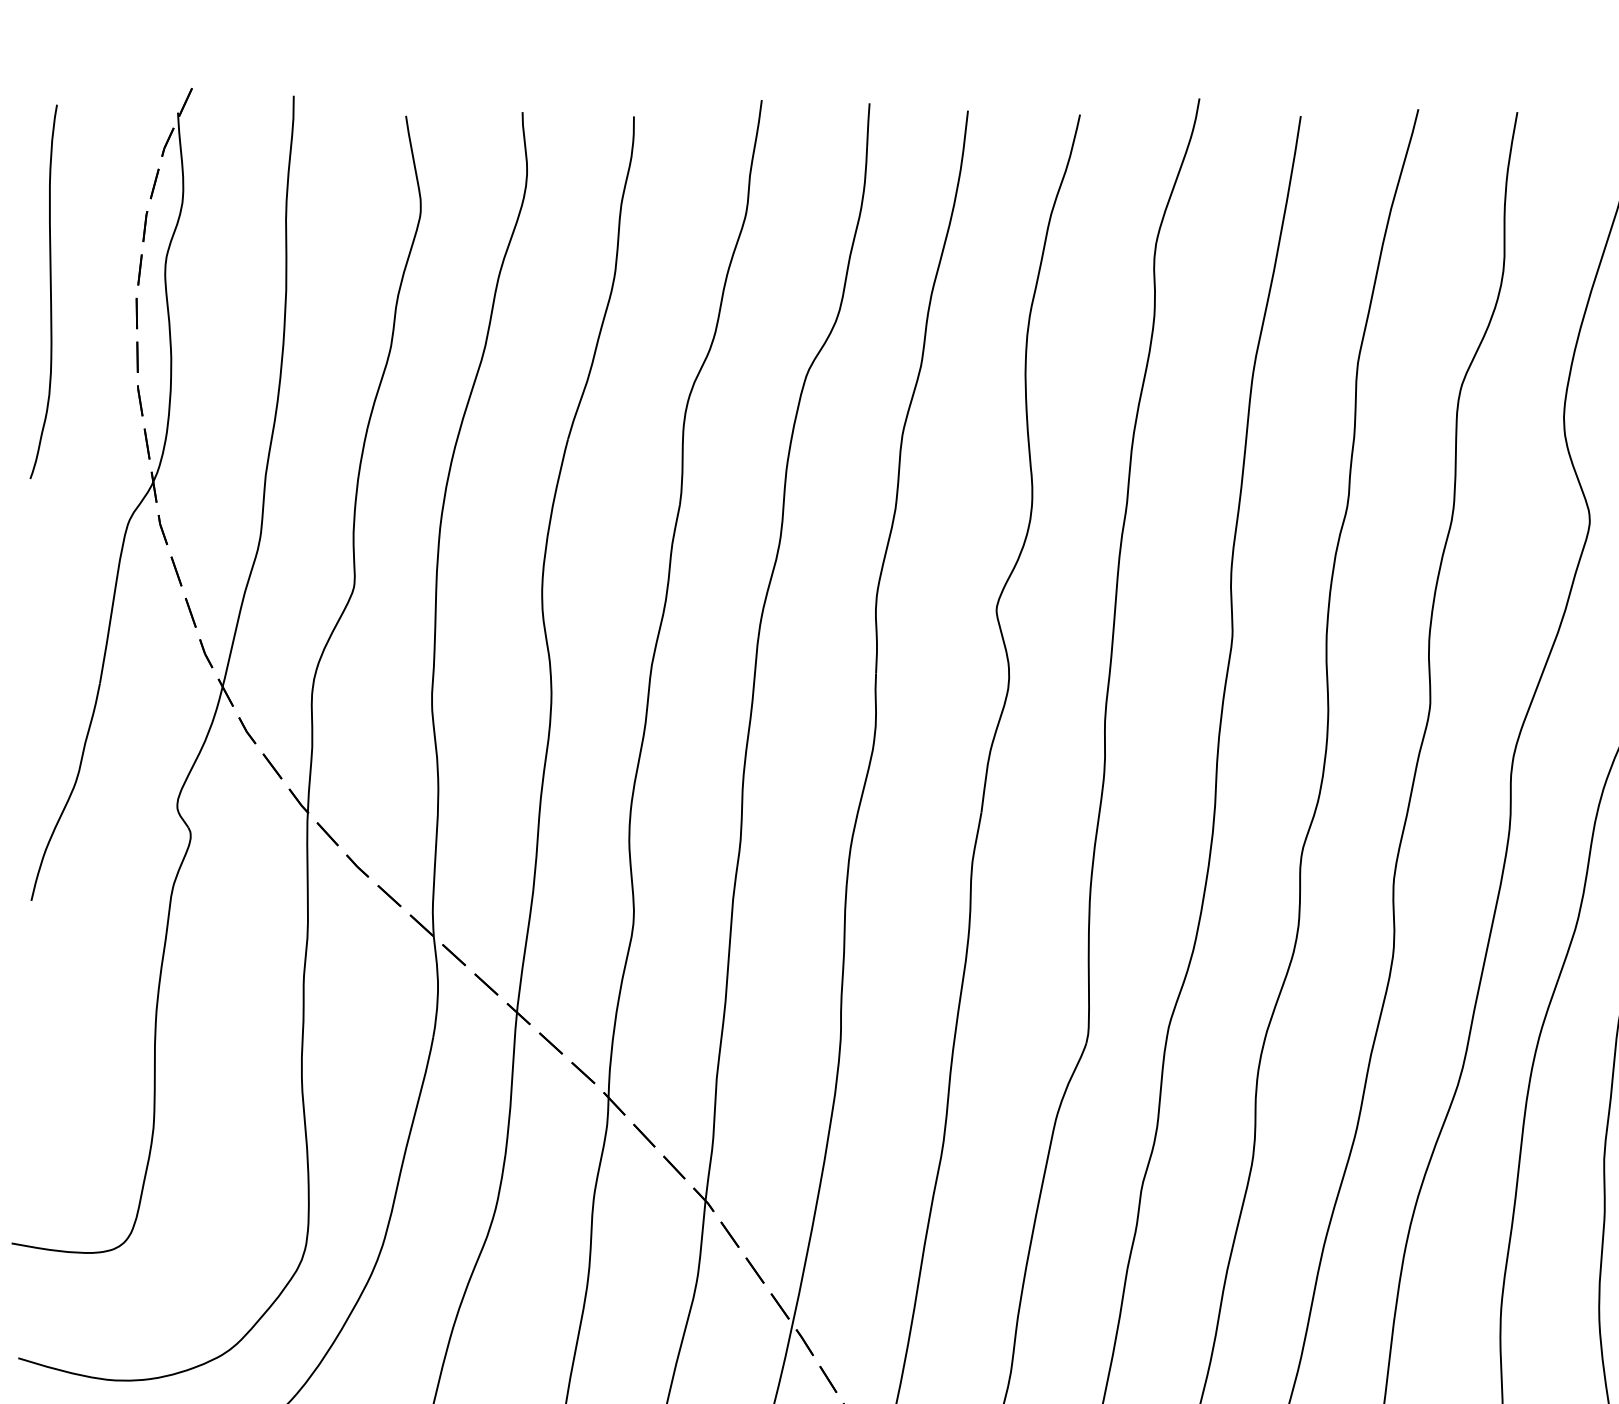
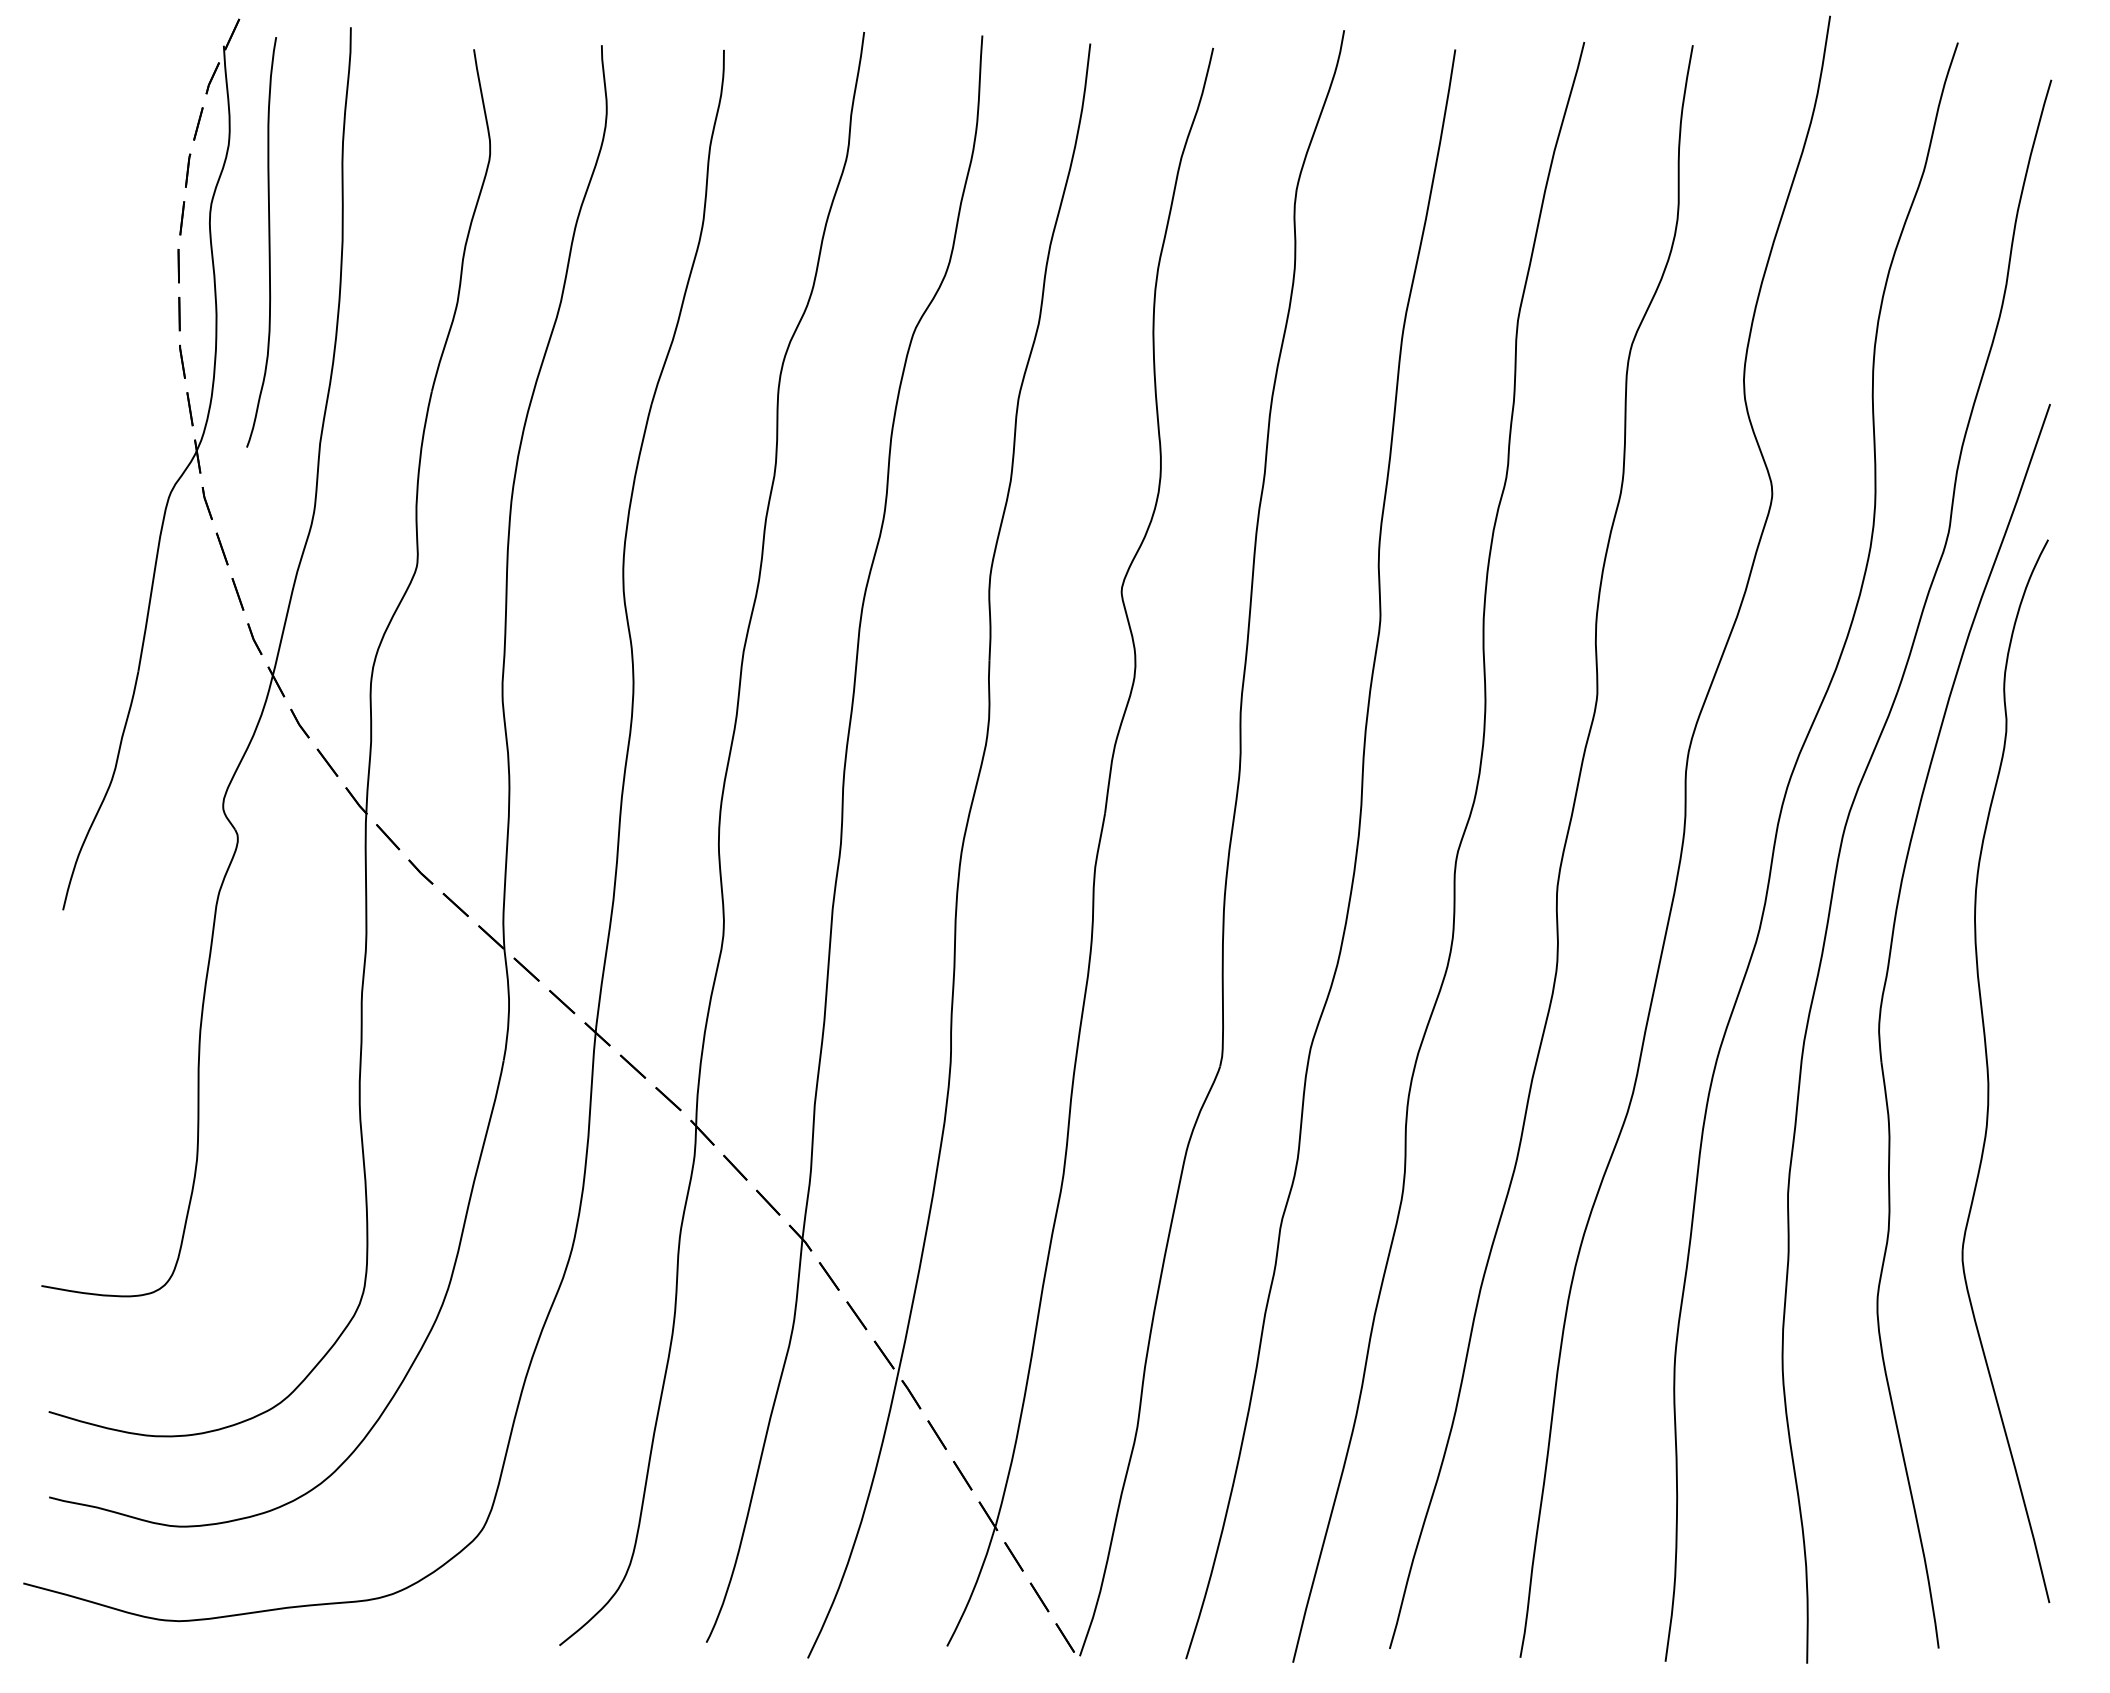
curve: (49, 292) -> (268, 242), moved

